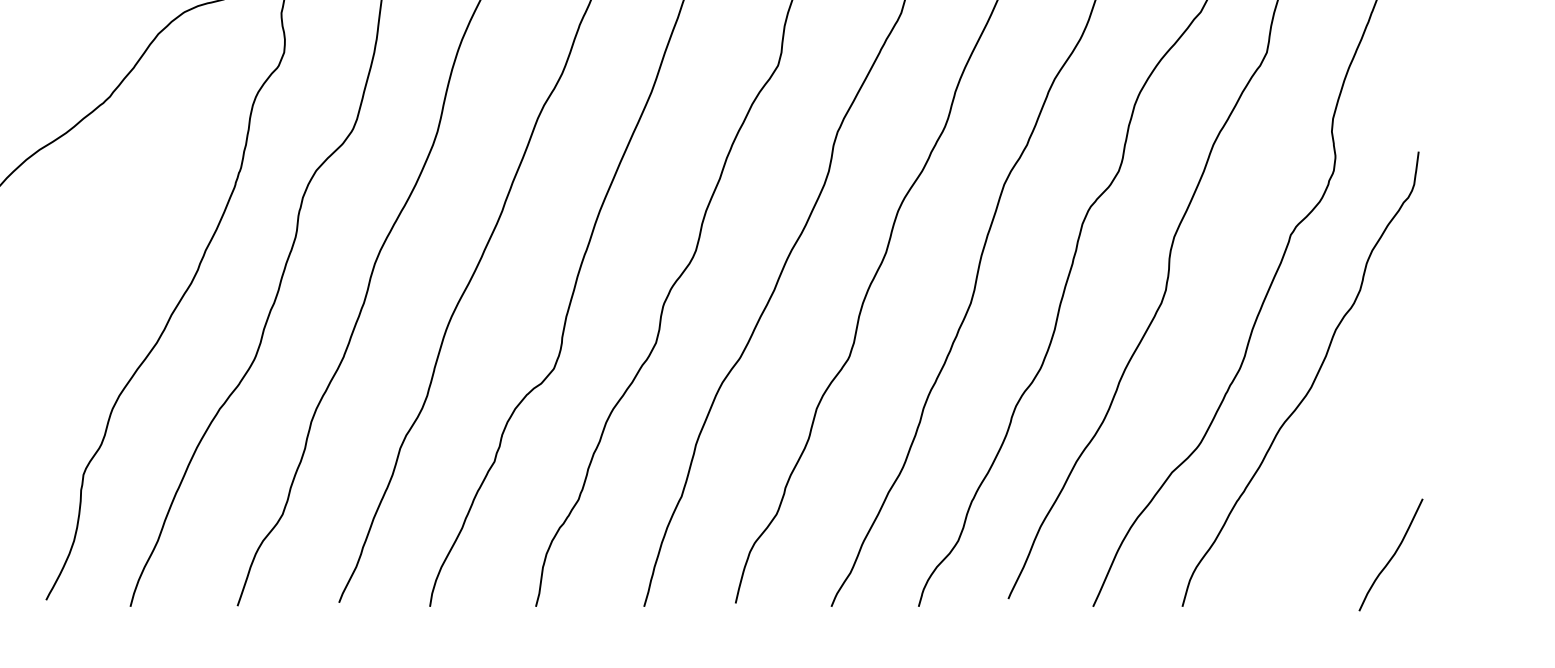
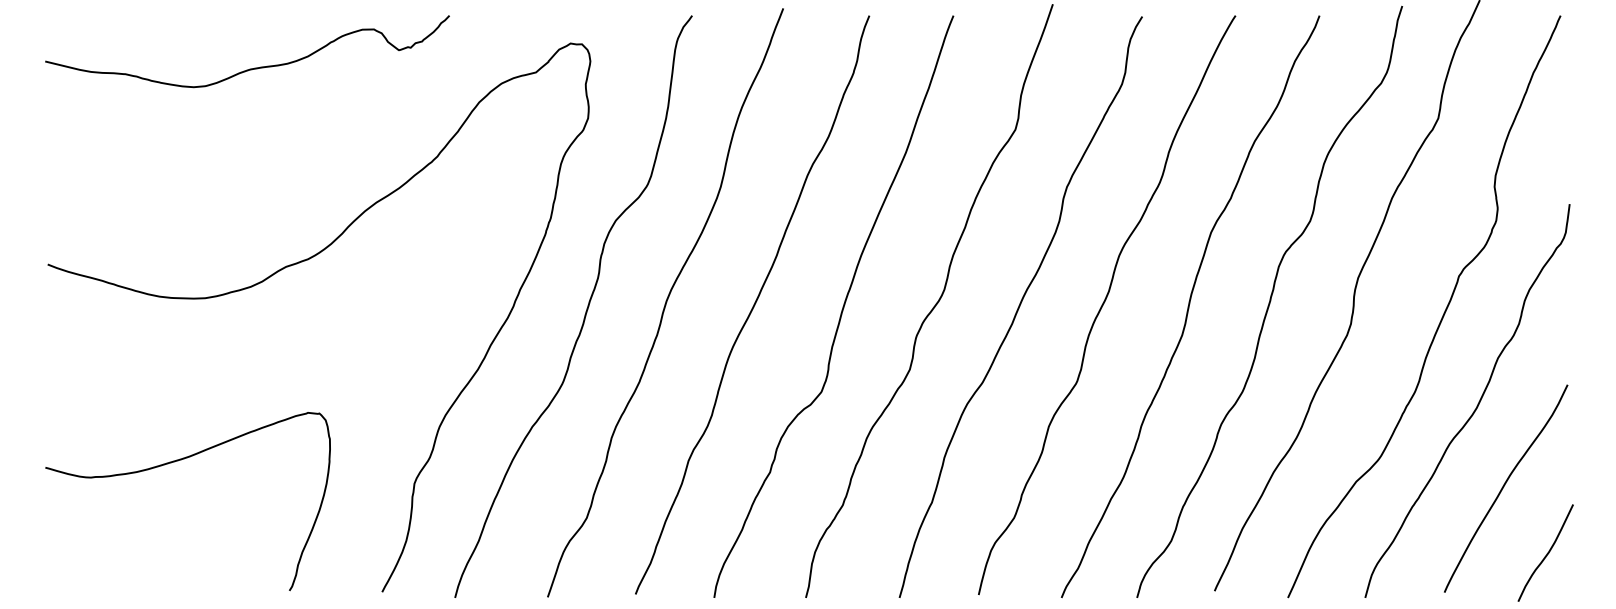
curve: (1343, 478) -> (1504, 486), added

